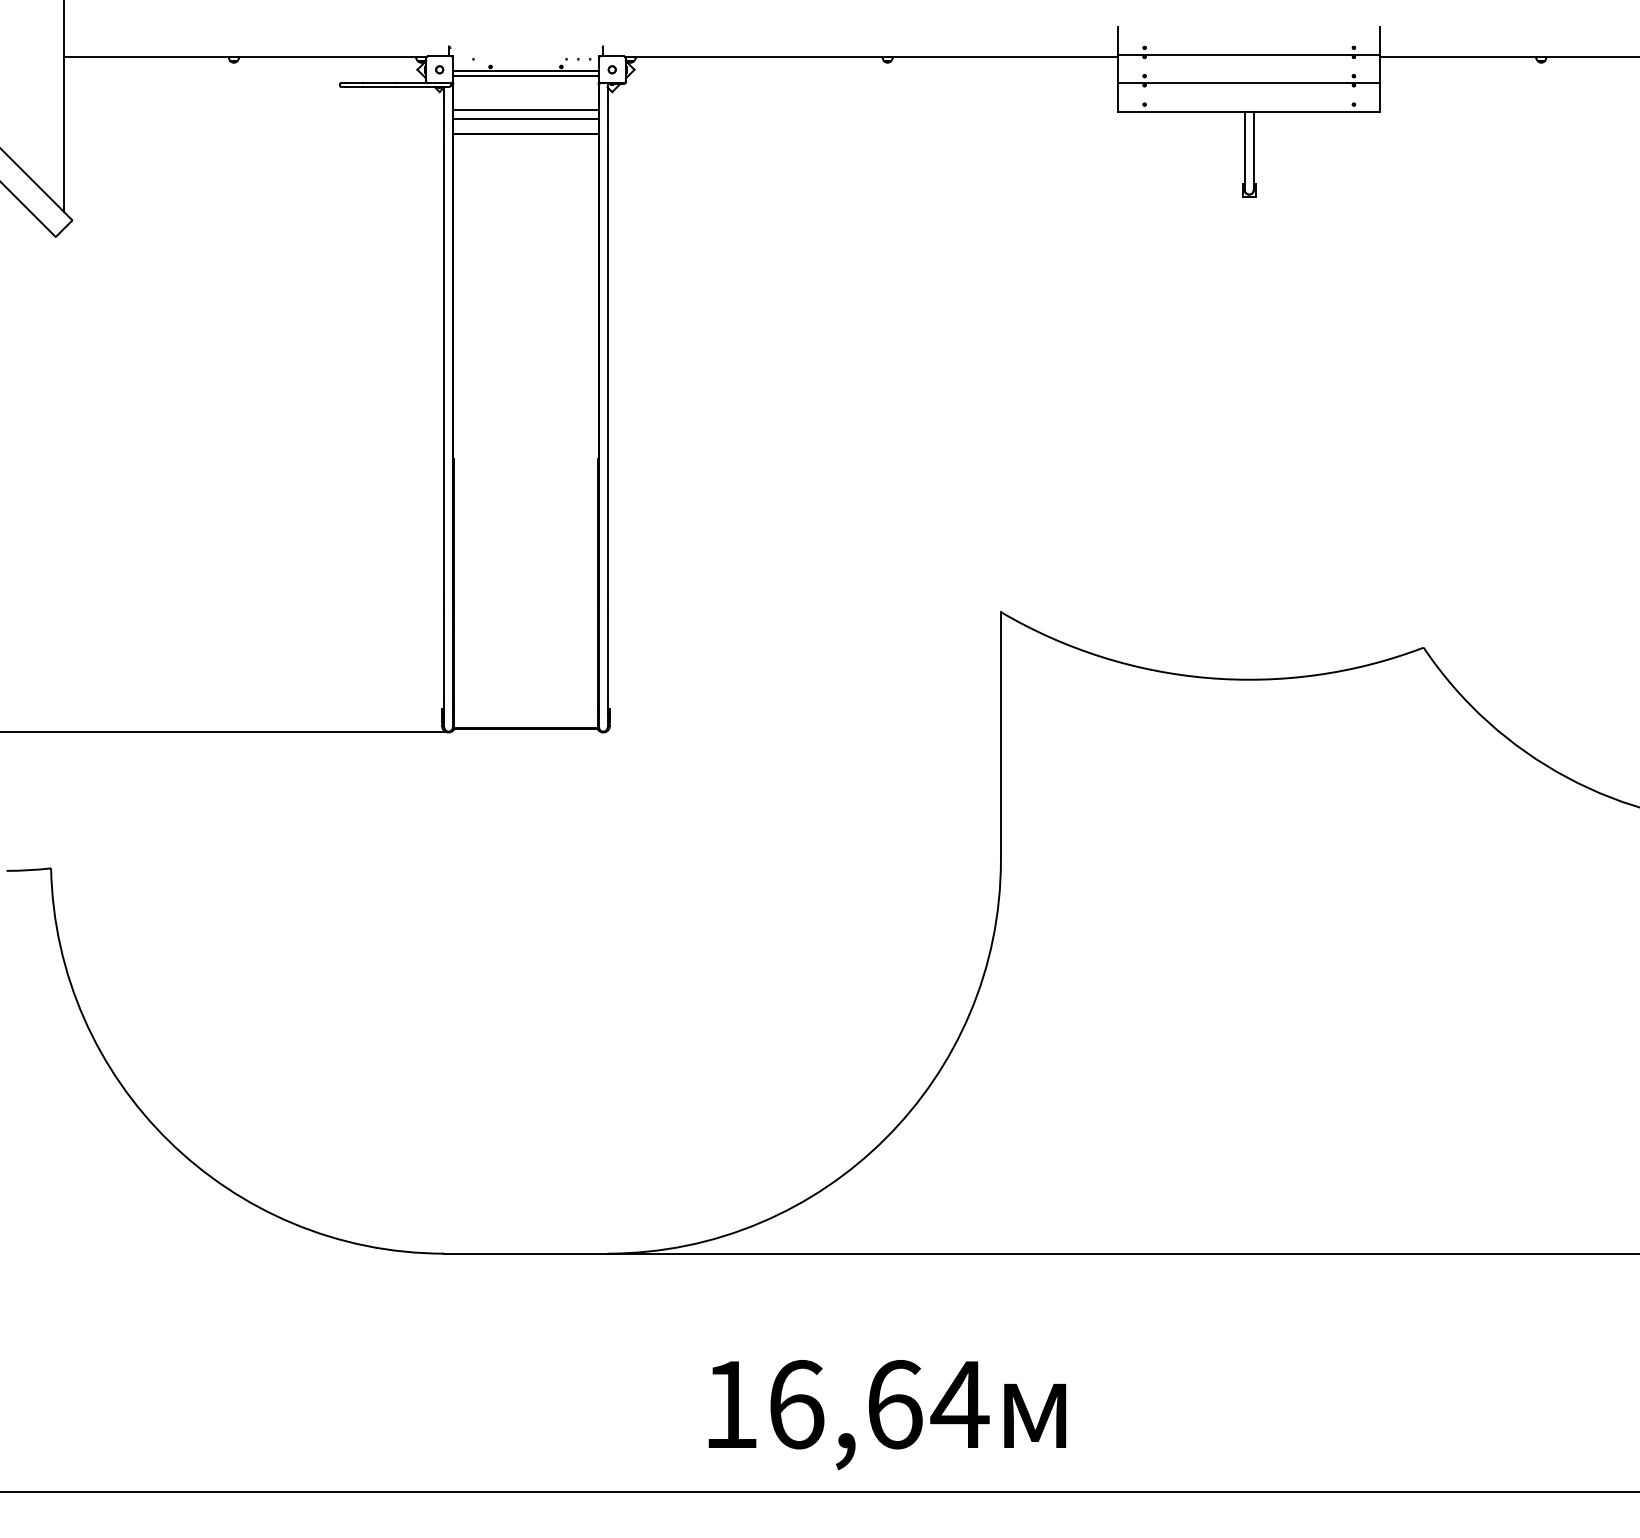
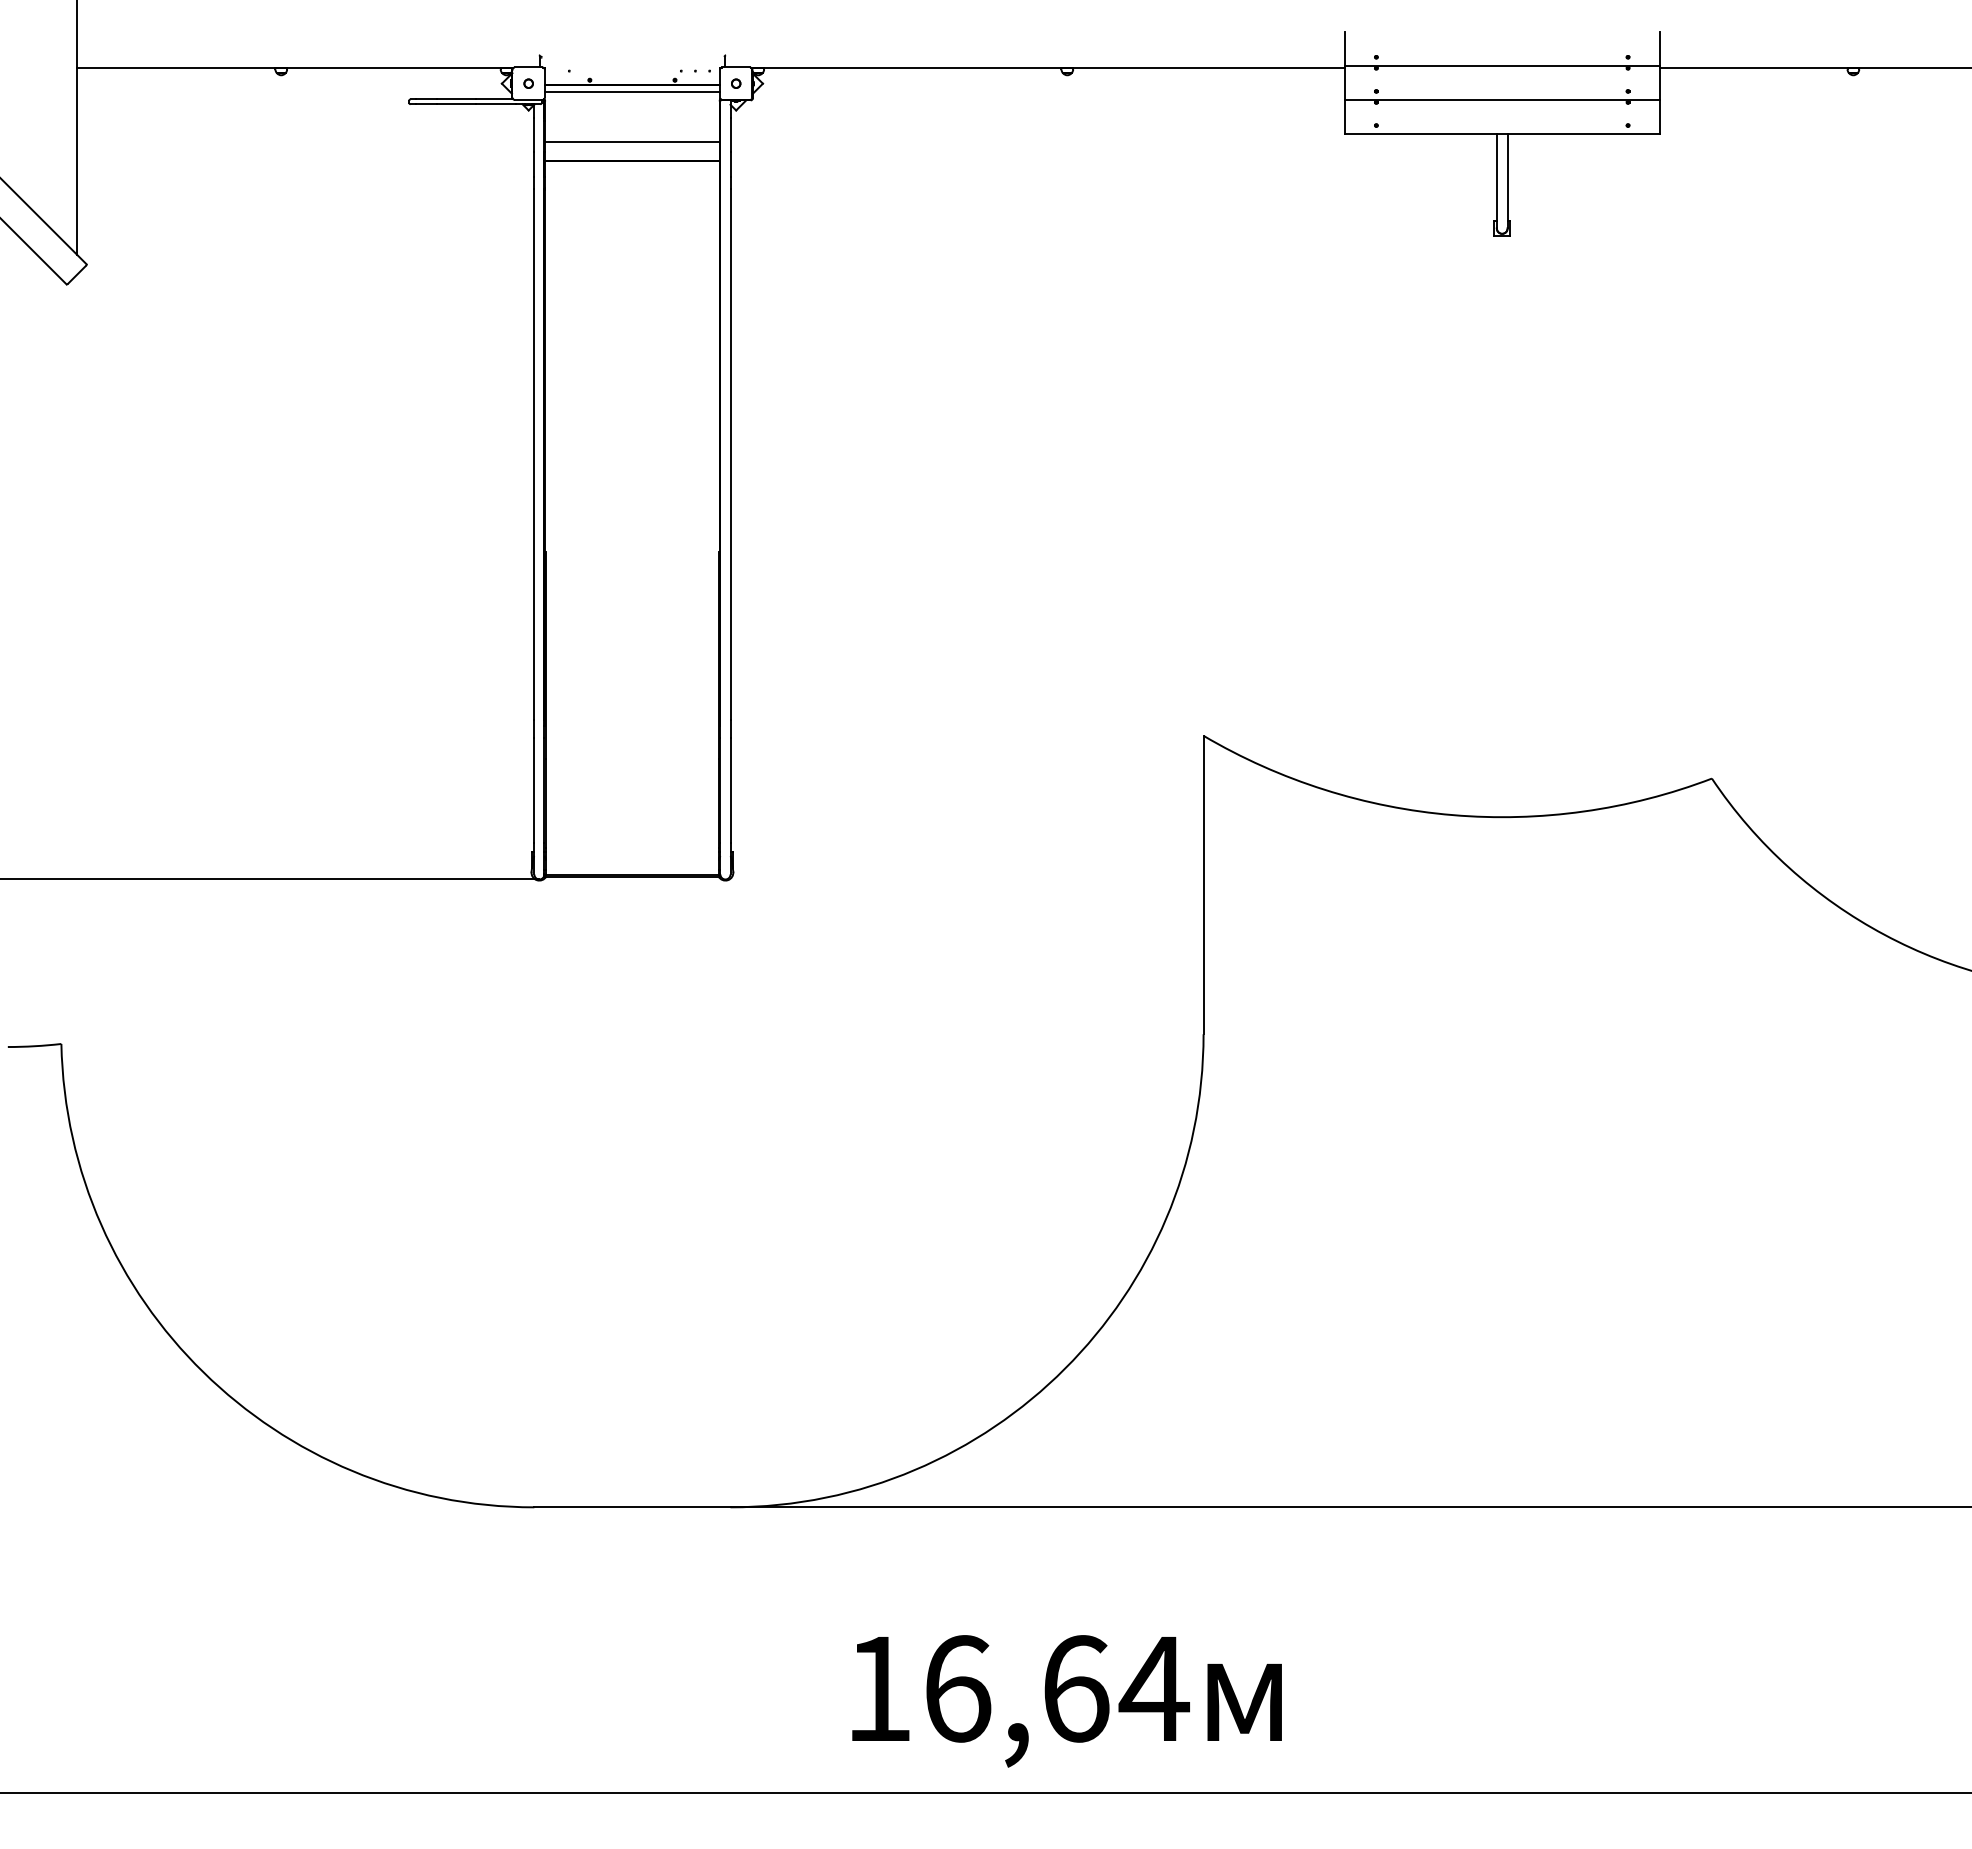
line: (526, 110) -> (632, 132), removed

